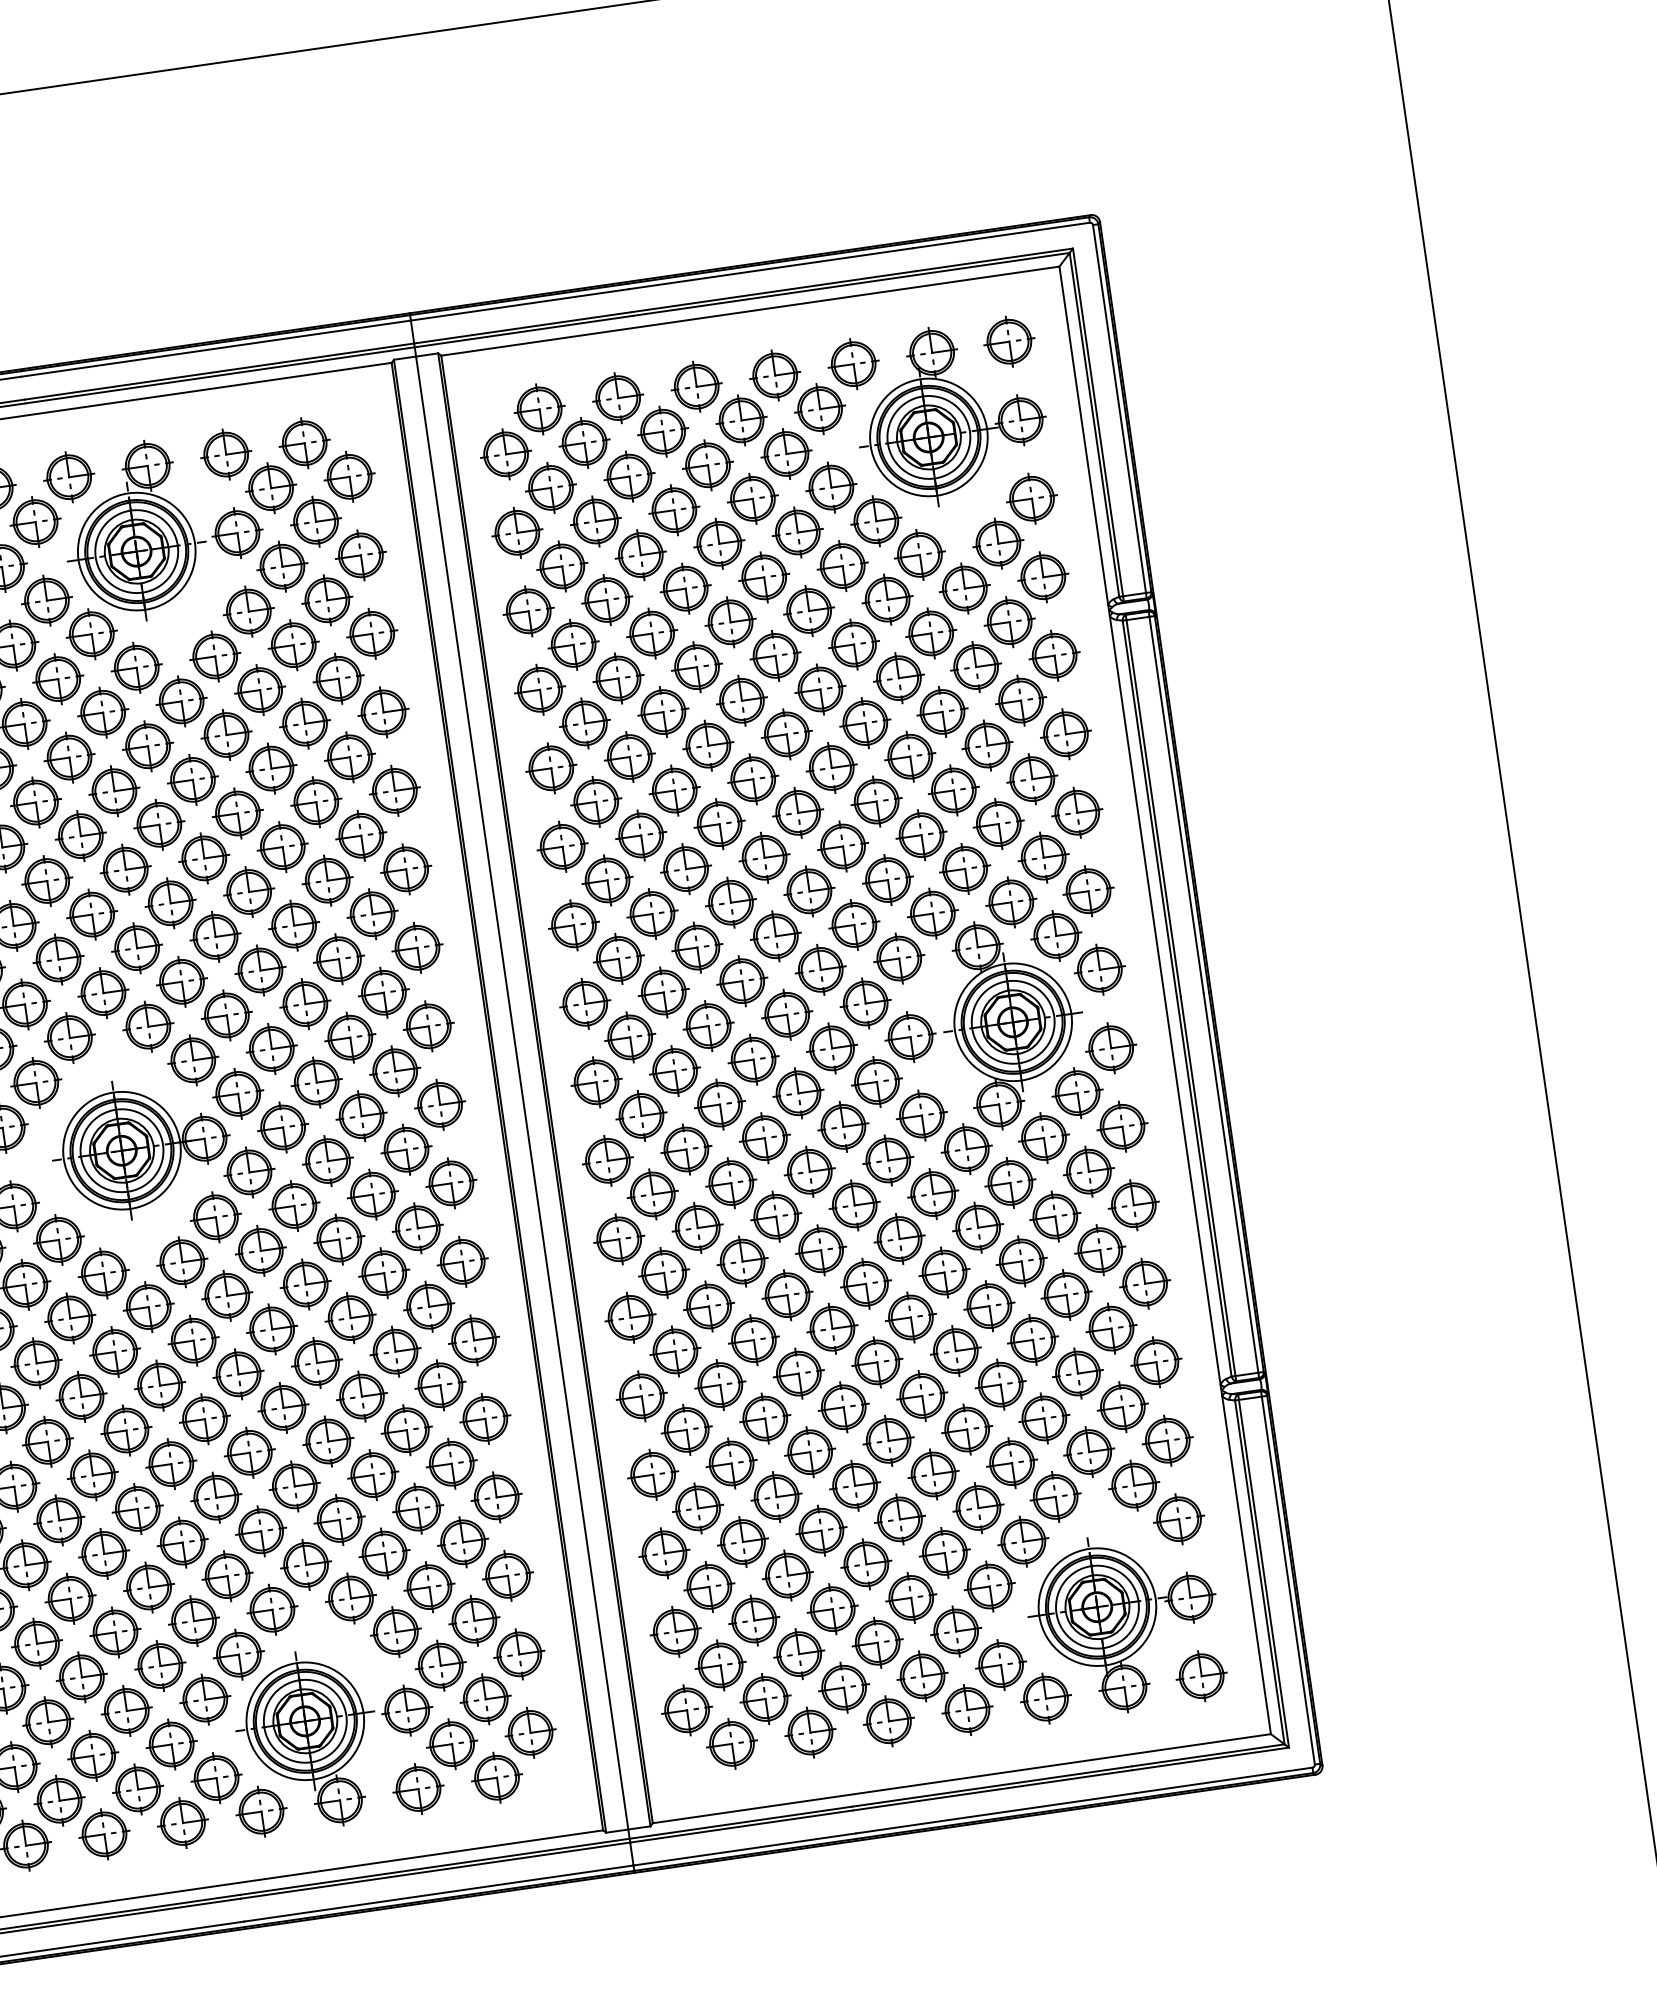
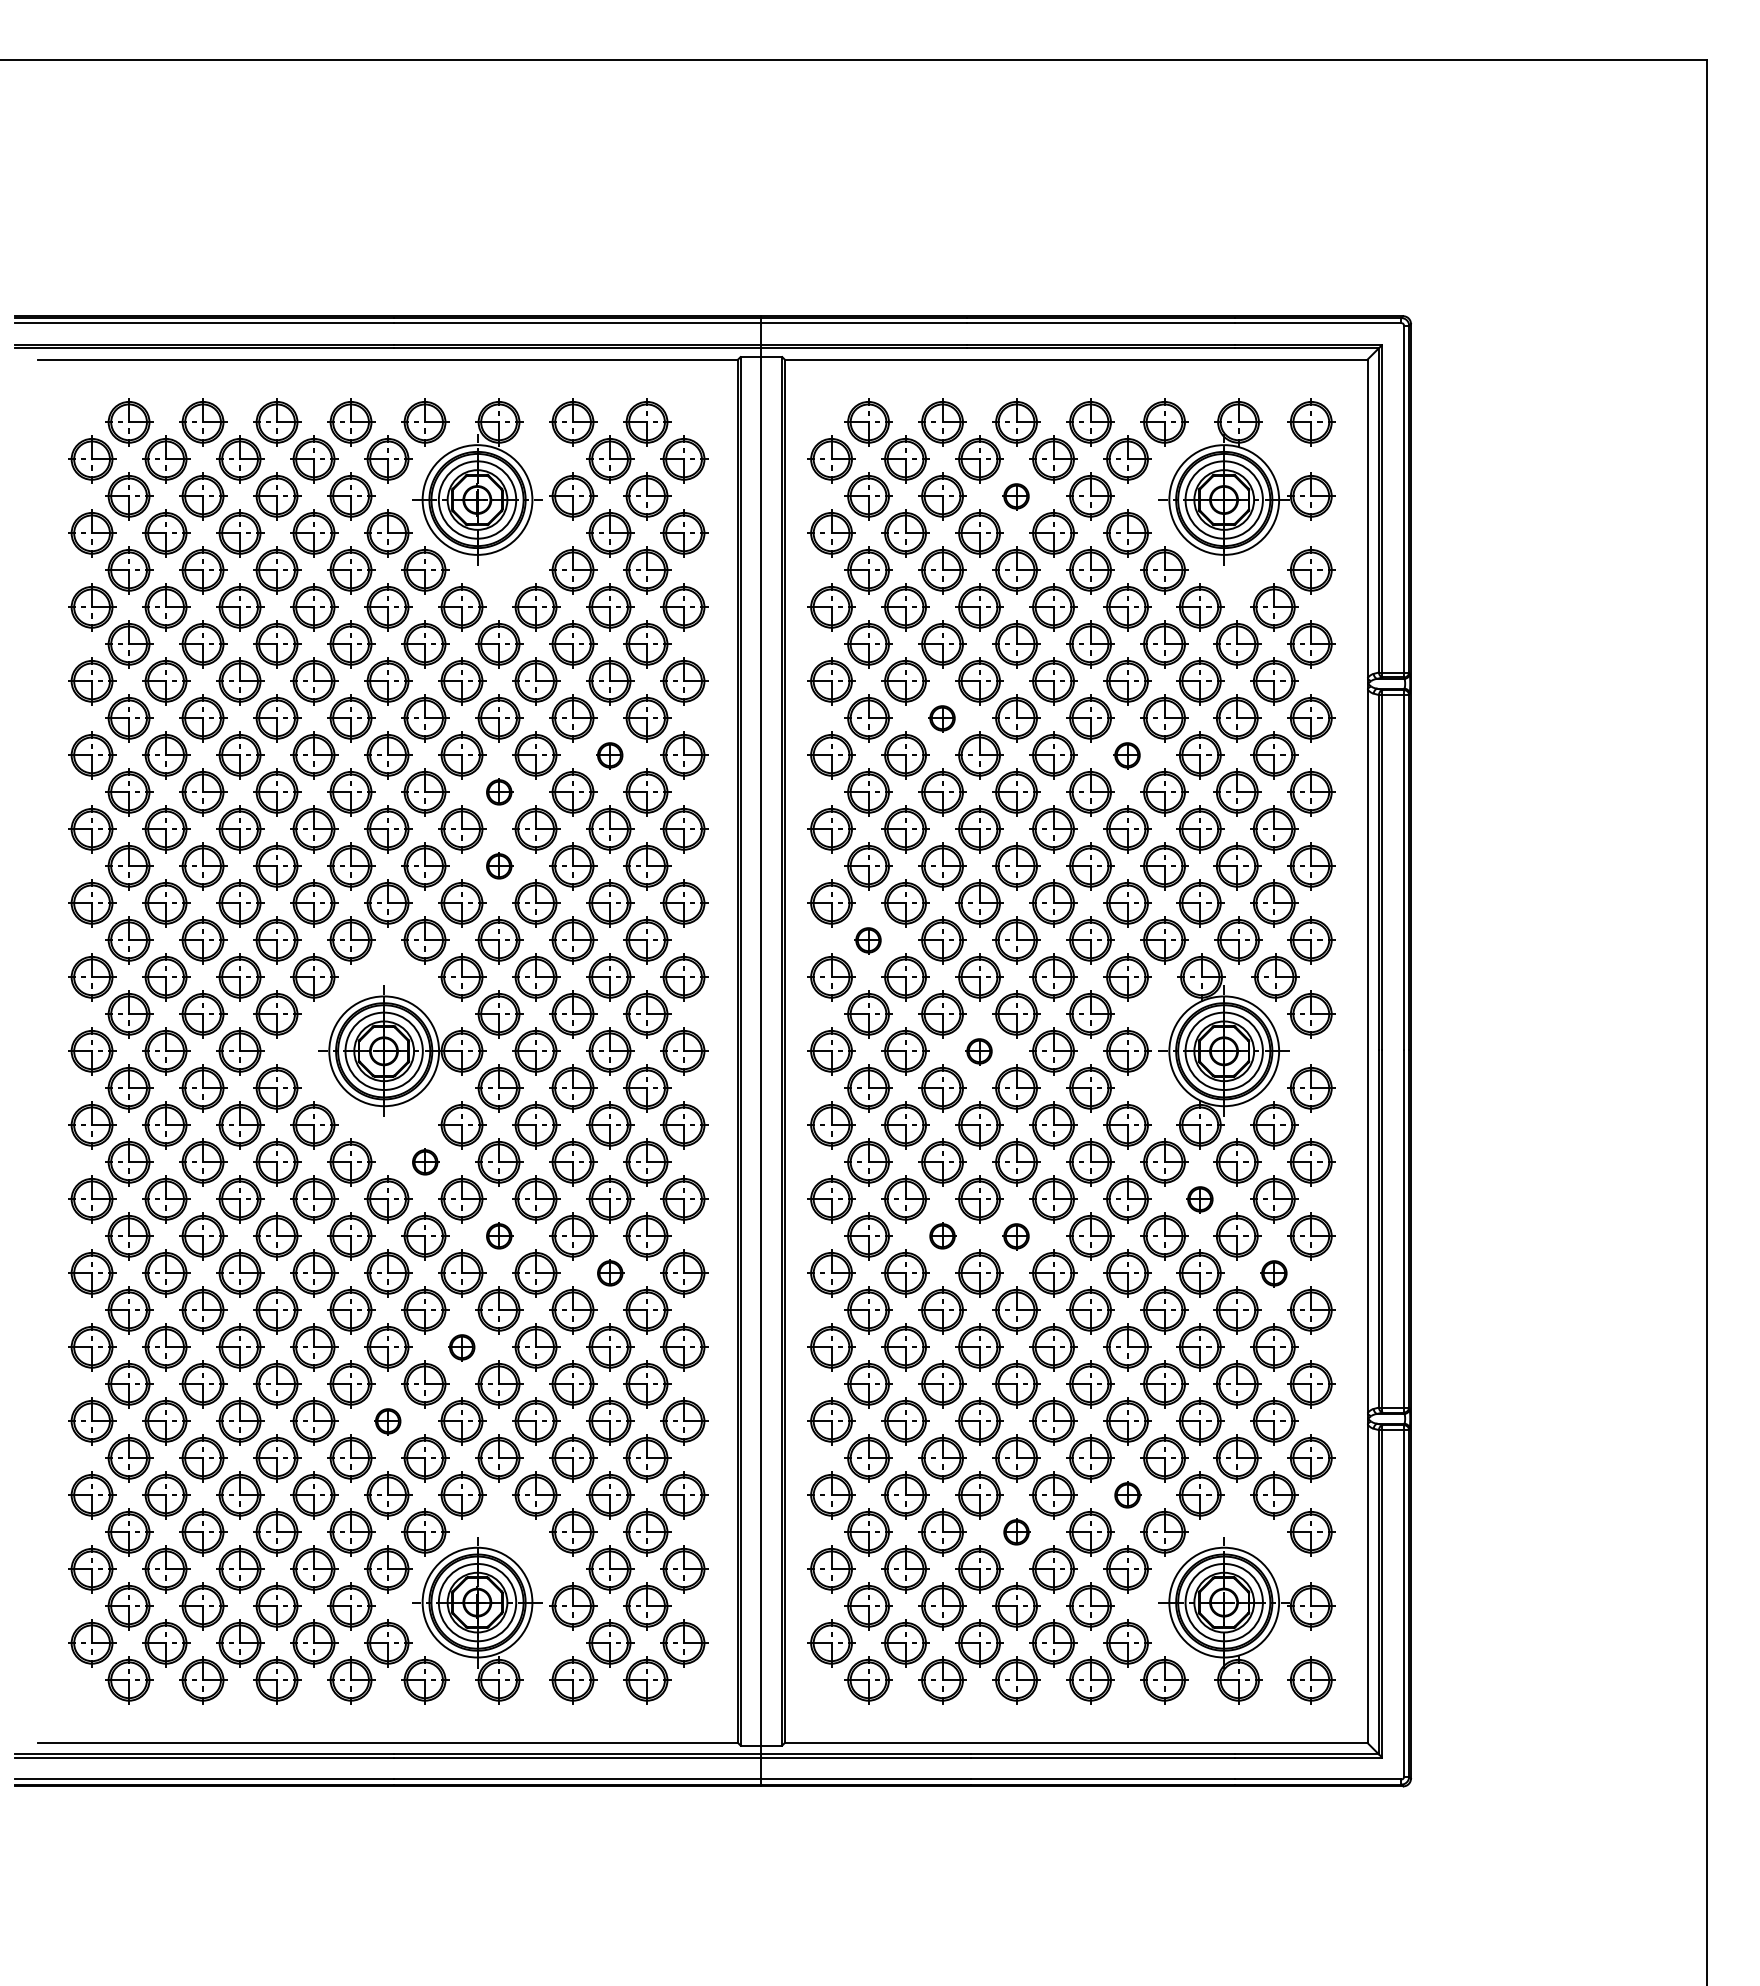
part: (707, 465) -> (1016, 496), size x0.6
part: (663, 712) -> (942, 718), size x0.6
part: (865, 723) -> (1127, 755), size x0.6
part: (316, 802) -> (610, 755), size x0.6
part: (204, 858) -> (499, 792), size x0.6
part: (216, 937) -> (499, 866), size x0.6
part: (618, 959) -> (868, 940), size x0.6
part: (753, 1059) -> (979, 1051), size x0.6
part: (1010, 1183) -> (1200, 1199), size x0.6
part: (821, 1250) -> (1016, 1236), size x0.6
part: (1100, 1250) -> (1274, 1273), size x0.6
part: (742, 1261) -> (942, 1236), size x0.6
part: (182, 1262) -> (425, 1162), size x0.6
part: (272, 1329) -> (499, 1236), size x0.6
part: (396, 1351) -> (610, 1273), size x0.6
part: (250, 1452) -> (462, 1347), size x0.6
part: (978, 1508) -> (1127, 1495), size x0.6
part: (183, 1542) -> (388, 1421), size x0.6
part: (866, 1564) -> (1016, 1532), size x0.6

